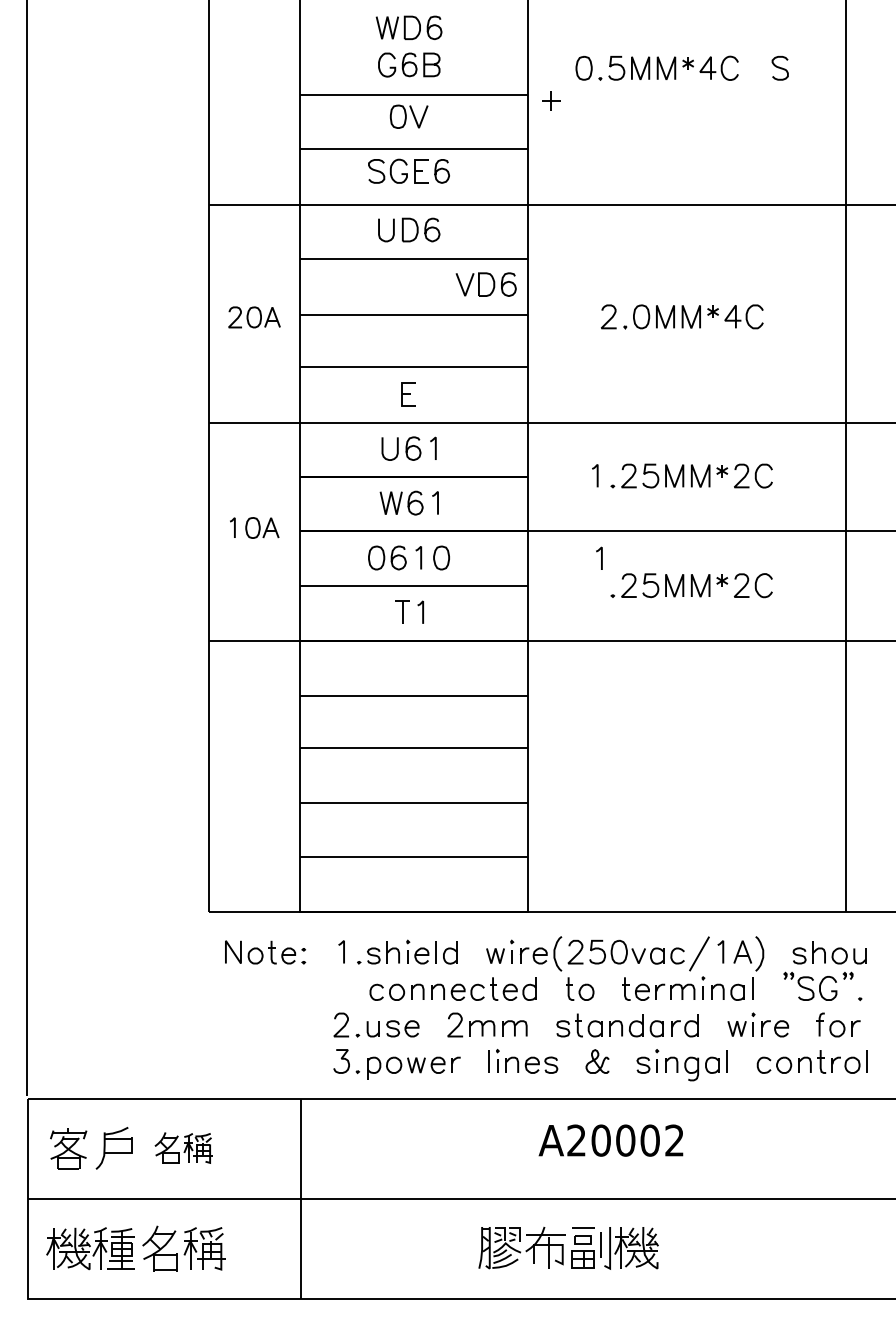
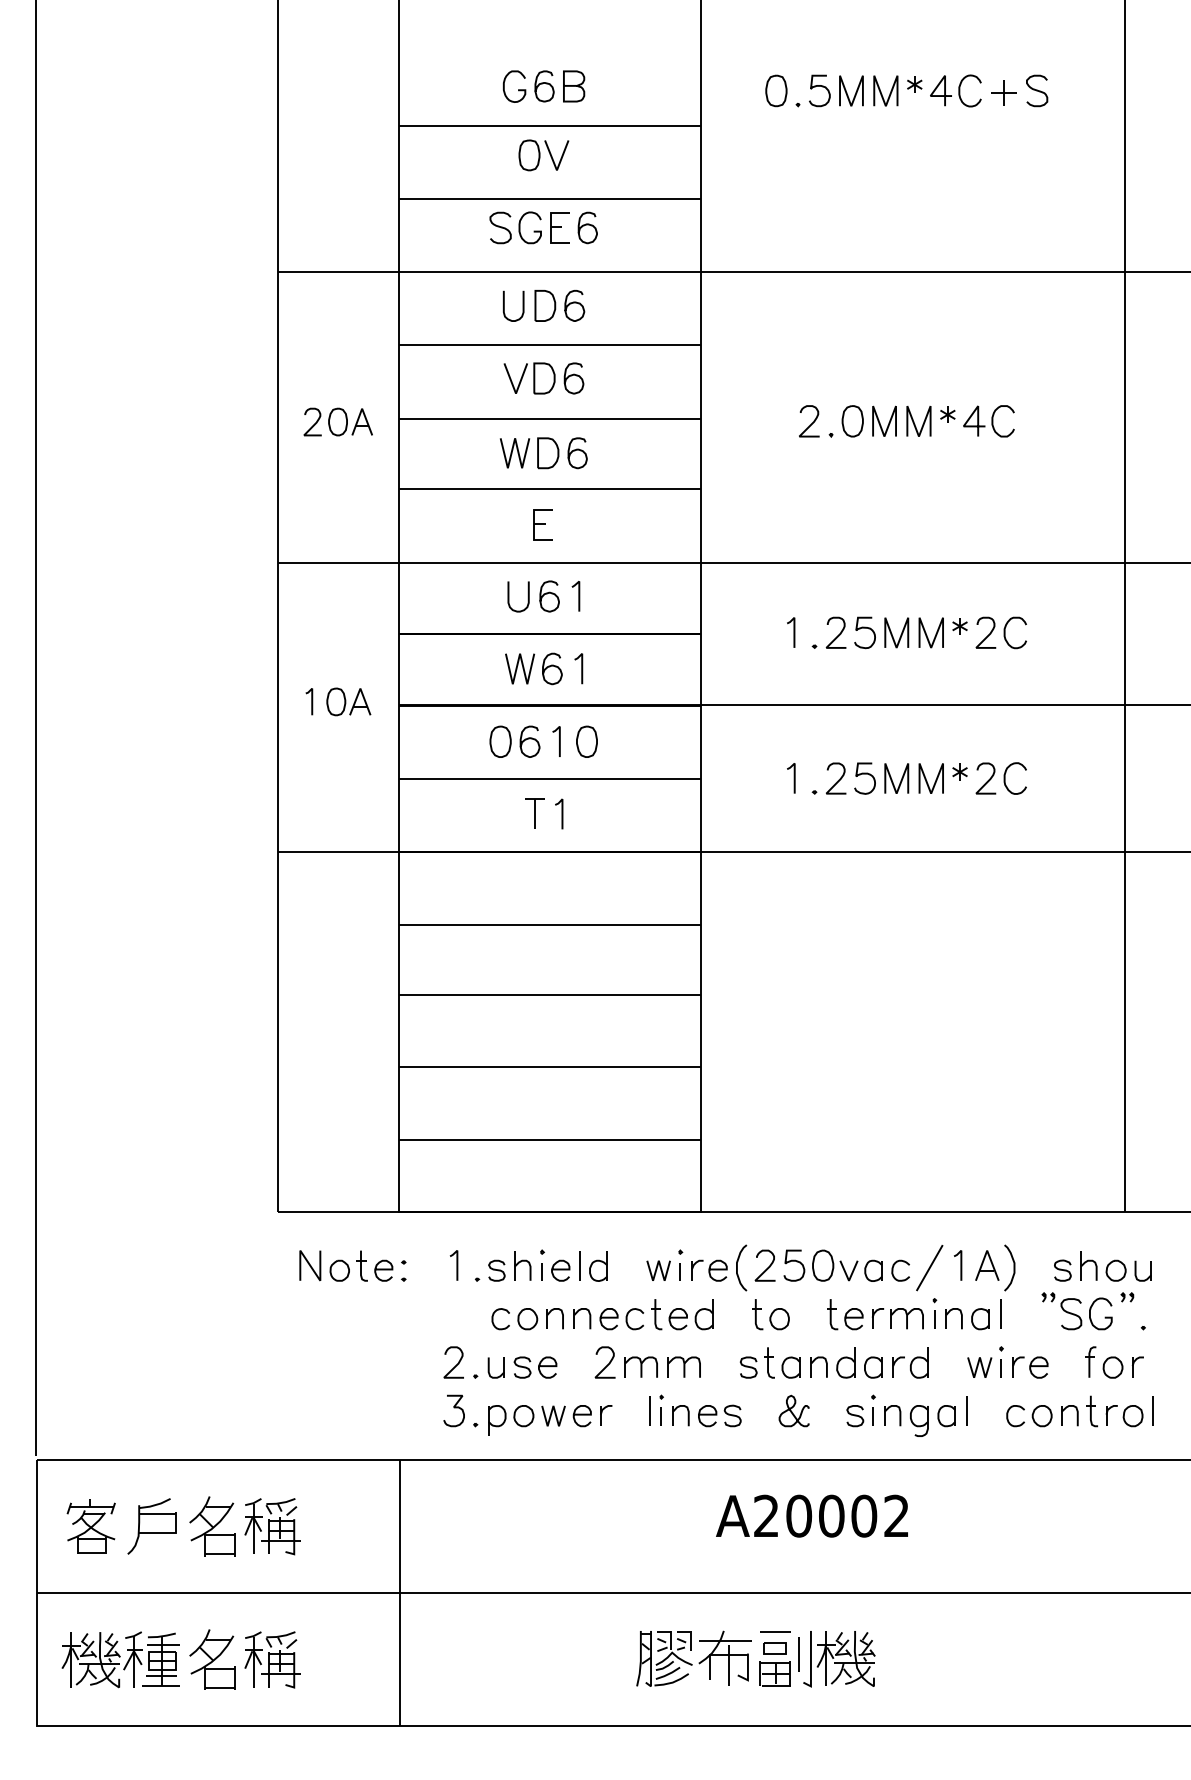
part: (408, 27) -> (543, 452), moved
part: (551, 100) -> (1004, 92), moved
part: (485, 284) -> (543, 378), moved
line: (601, 557) -> (794, 777), moved
part: (183, 1147) -> (243, 1525), size x1.43

